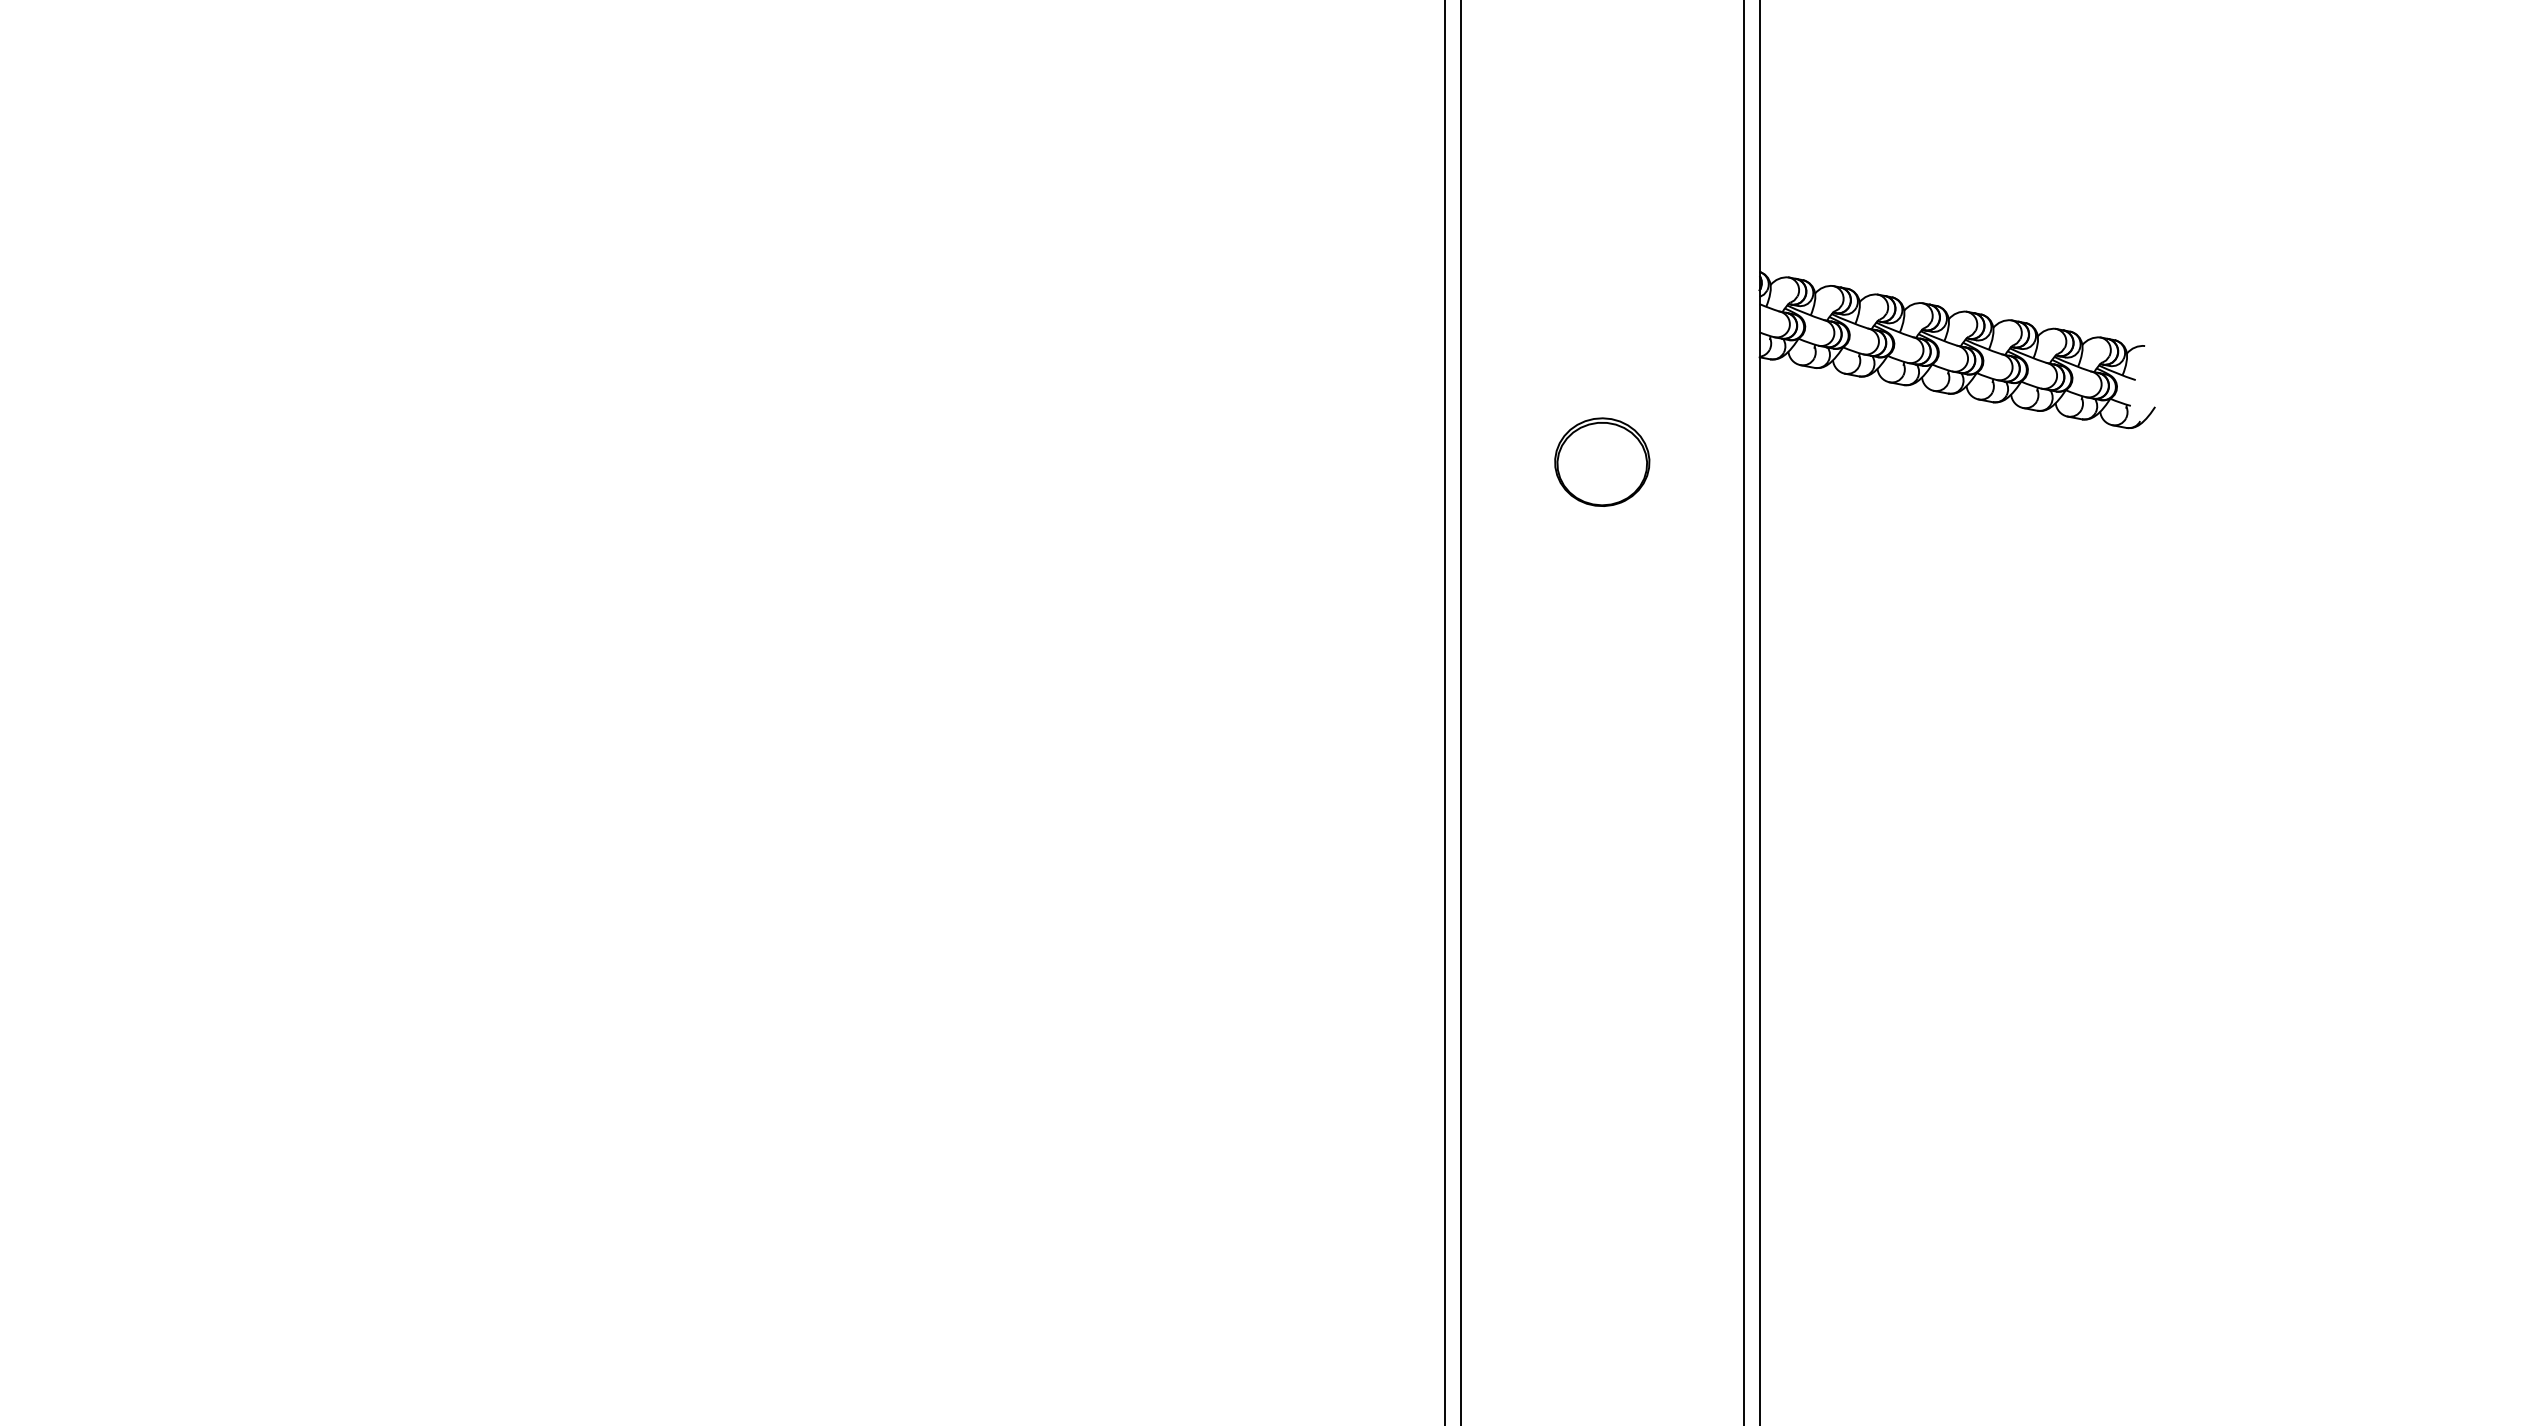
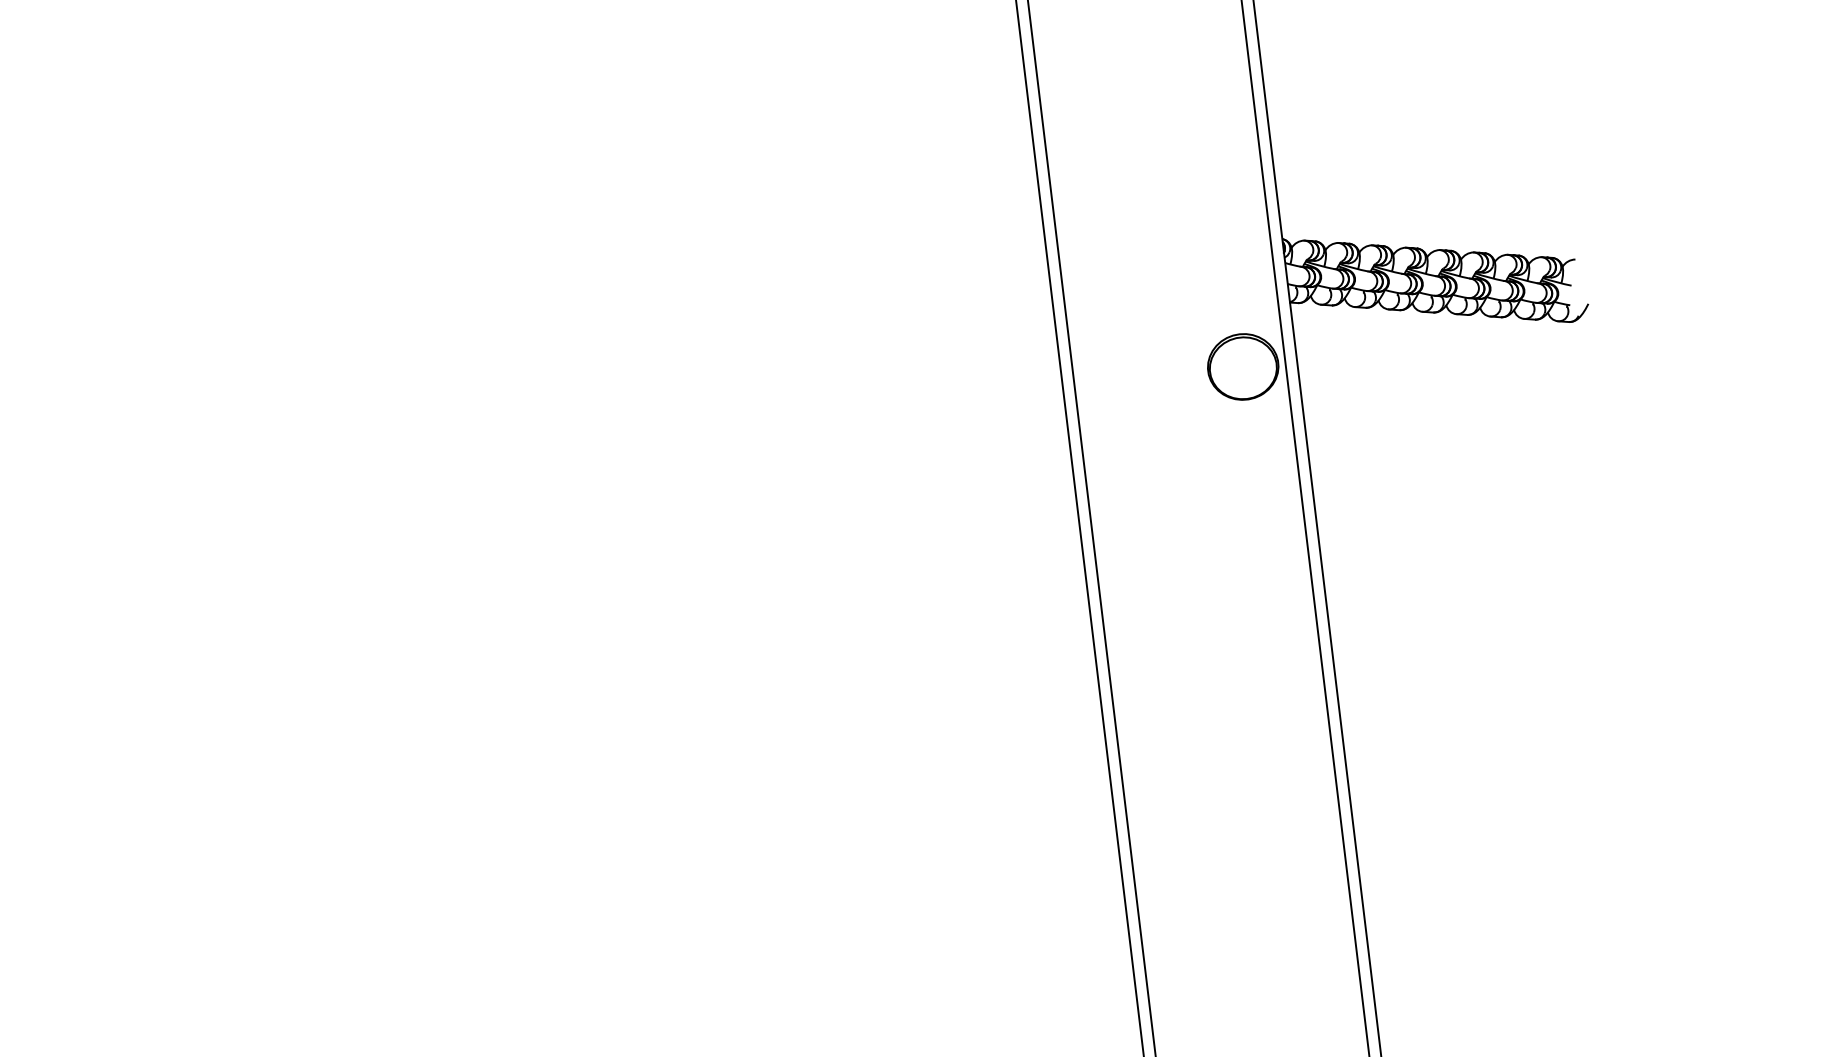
part: (1602, 461) -> (1243, 366), moved

